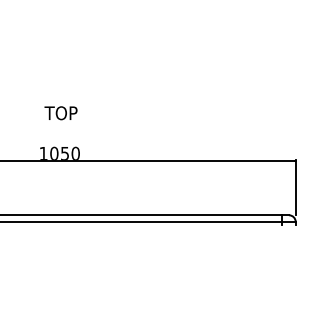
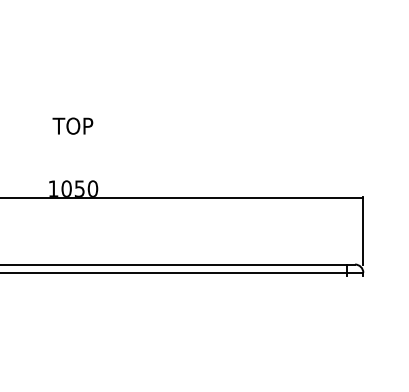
text: (60, 112) -> (72, 125), moved

